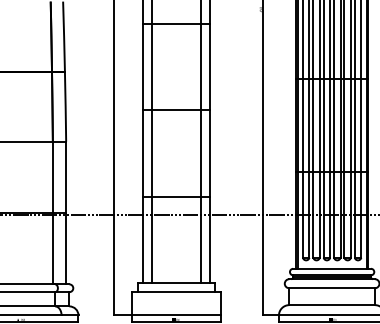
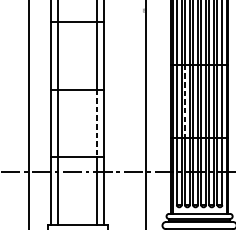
line: (313, 125) -> (184, 101), solid -> dashed
line: (201, 154) -> (97, 124), solid -> dashed

